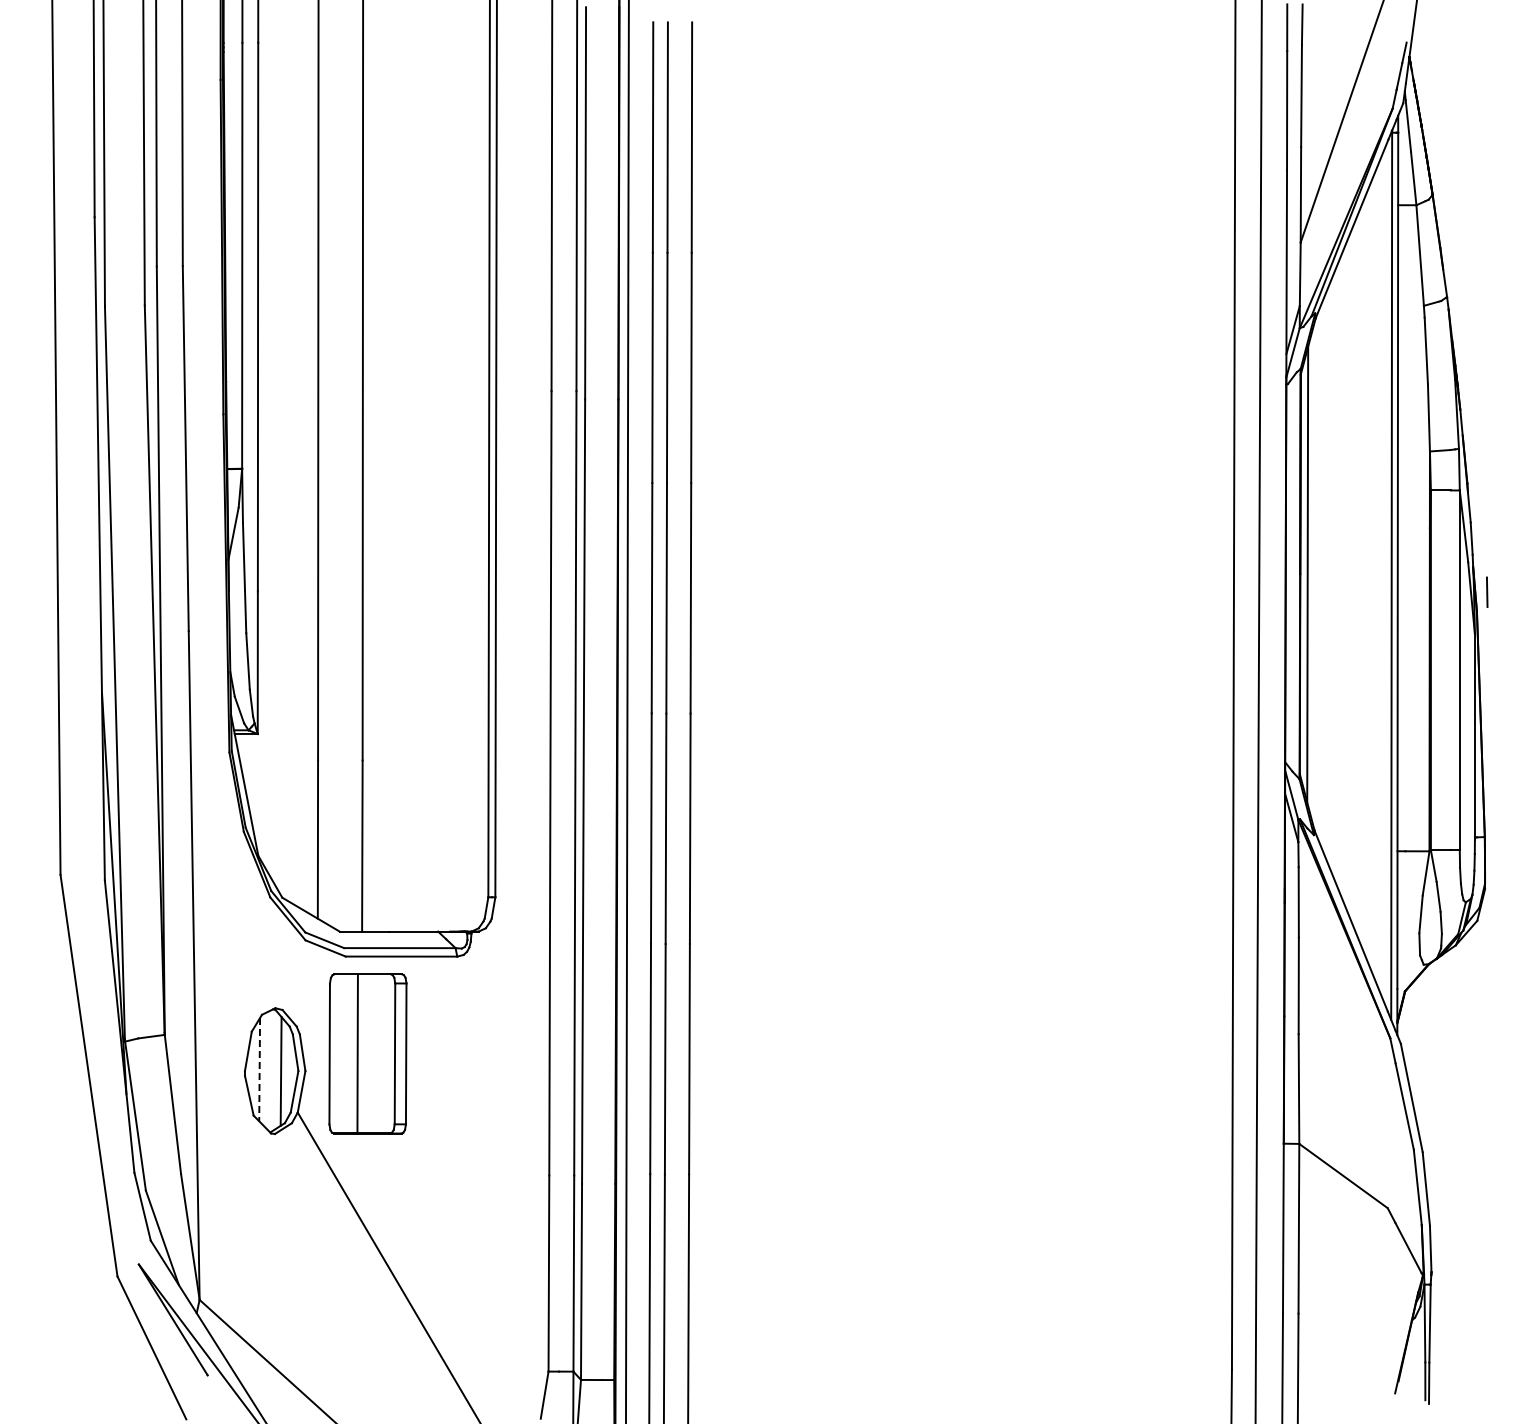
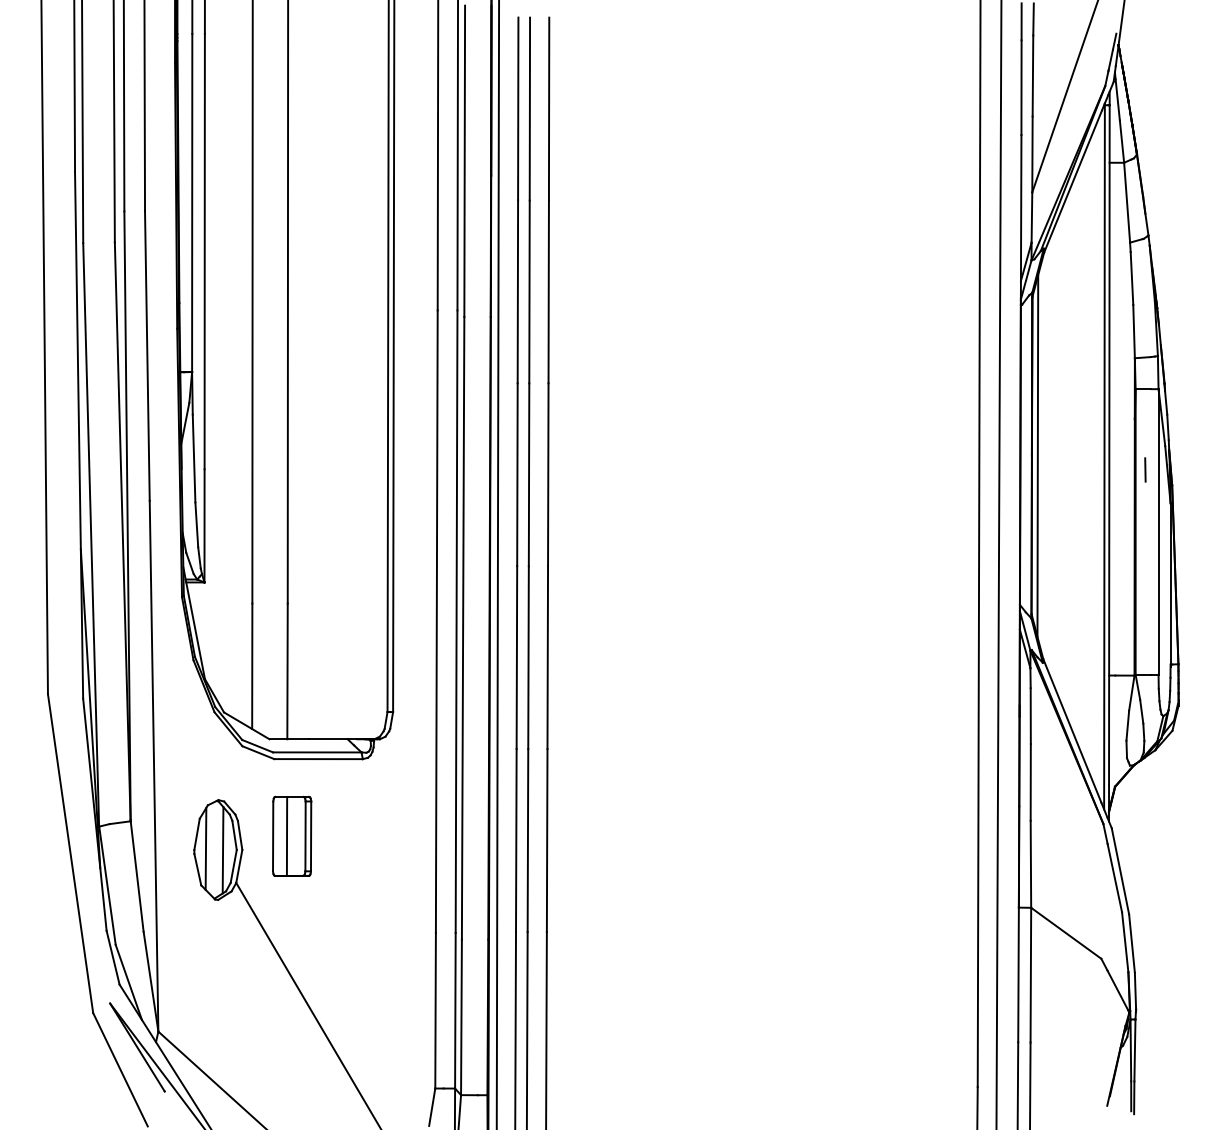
line: (1487, 591) -> (1145, 469), moved
part: (368, 1053) -> (292, 836), size x0.62
line: (259, 1069) -> (205, 848), dashed -> solid

